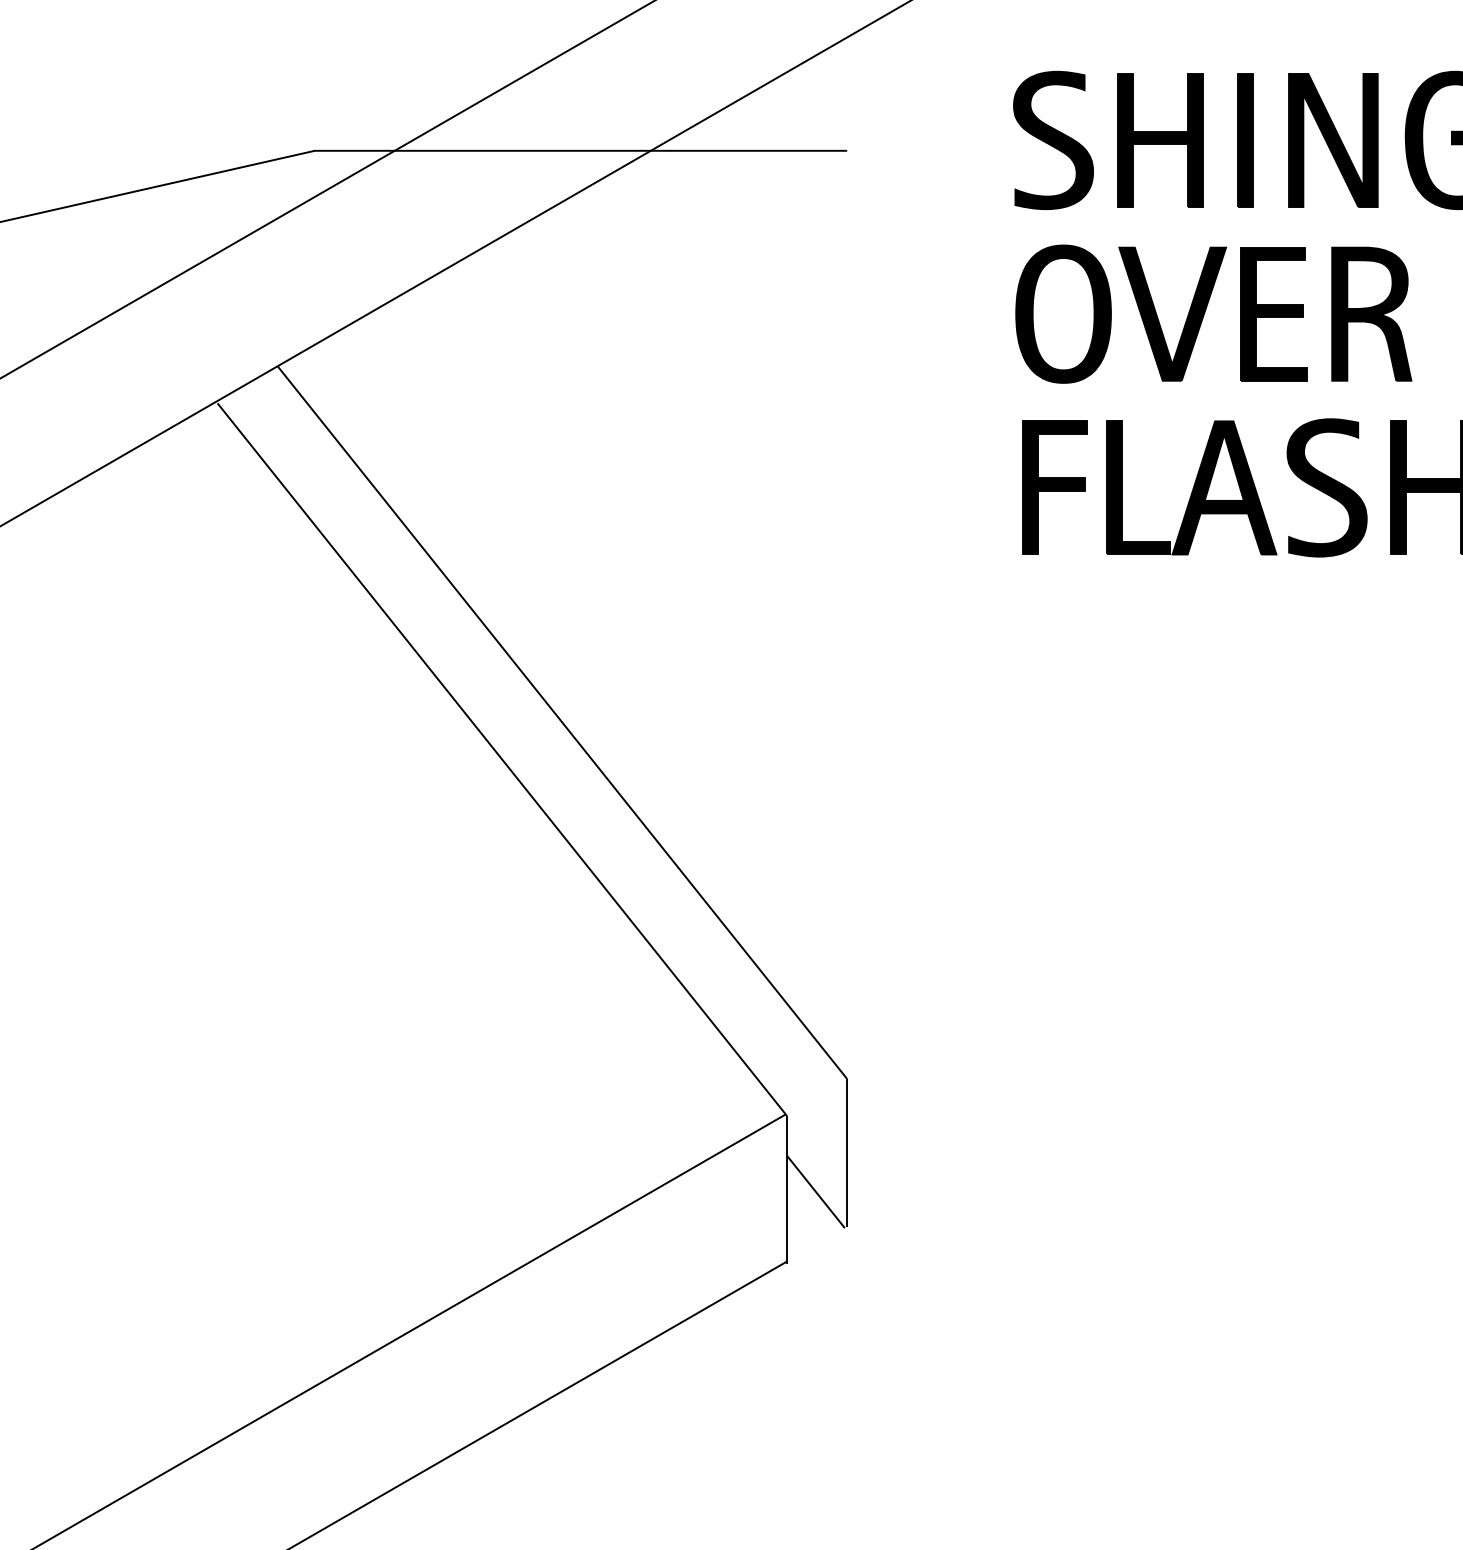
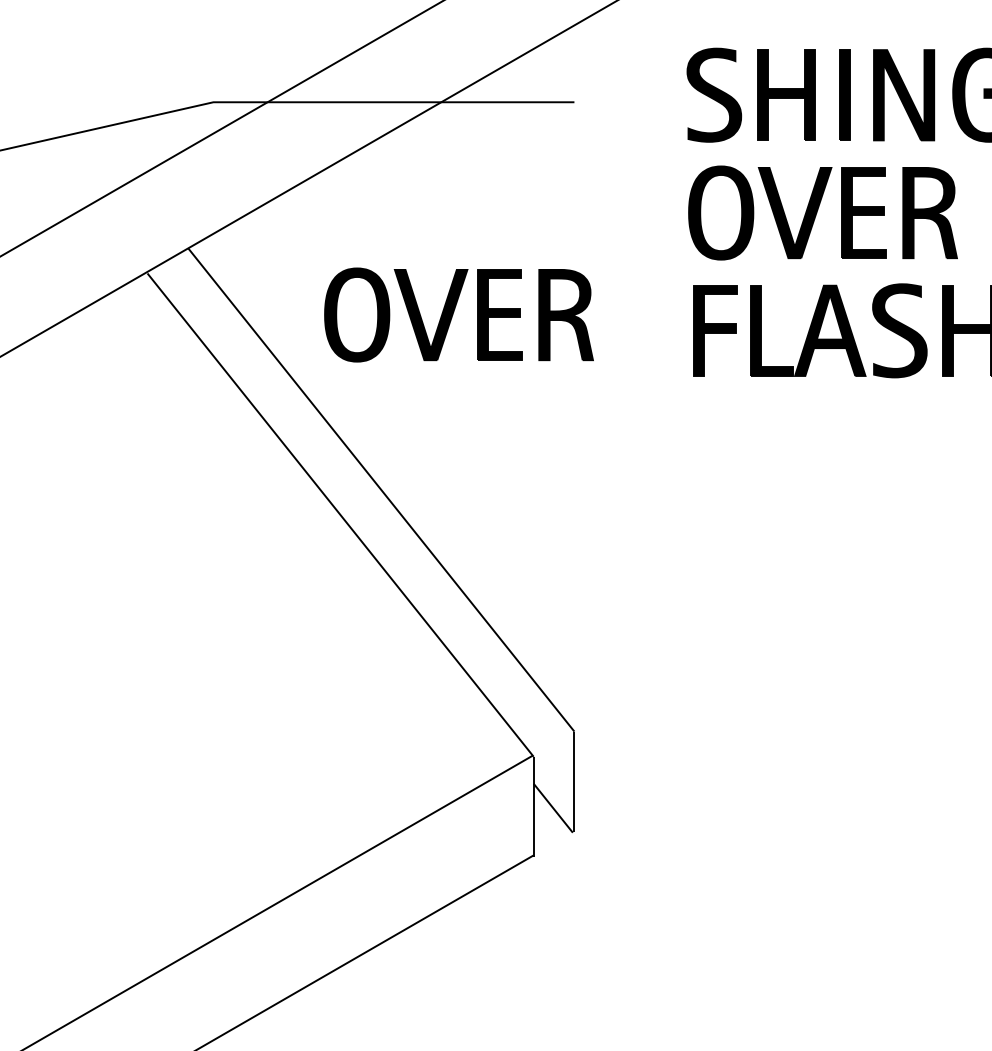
part: (676, 463) -> (458, 314), added

